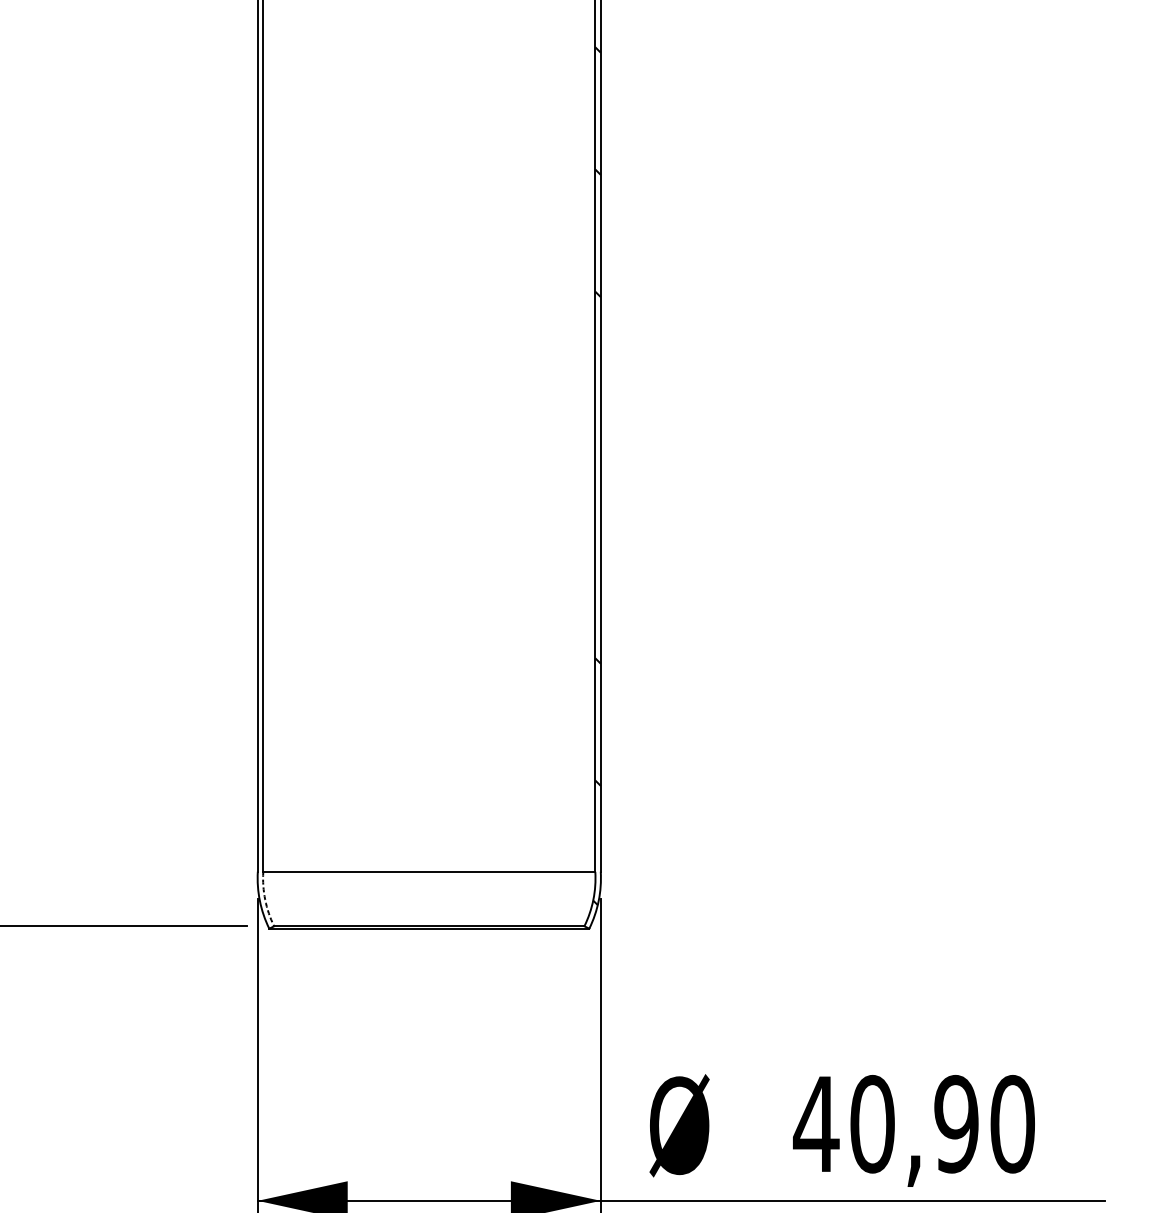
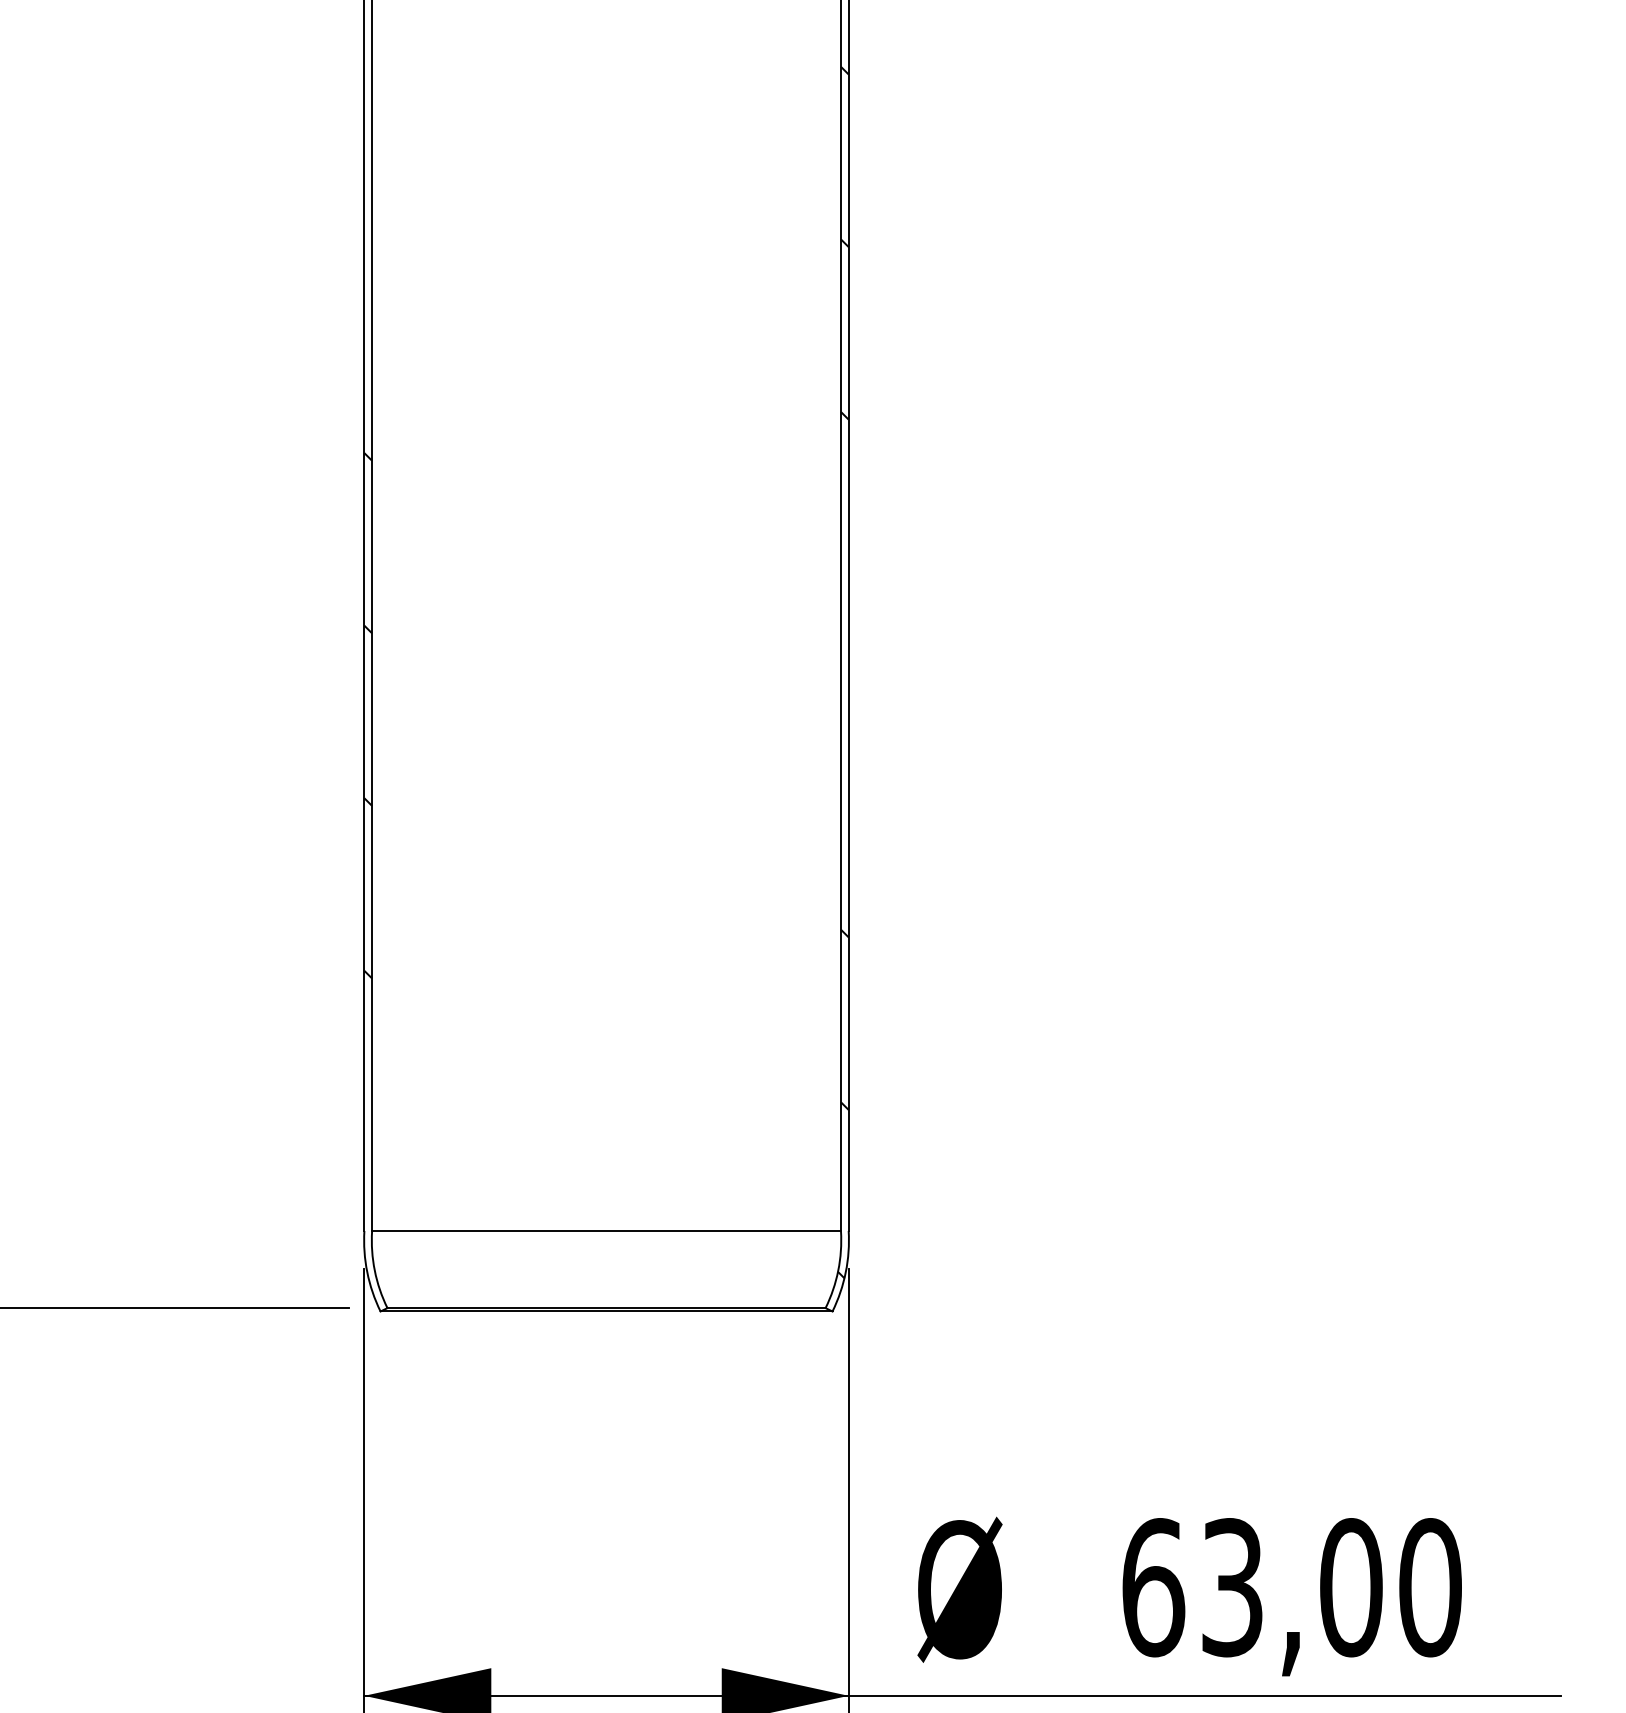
hatch: (260, 506) -> (368, 715), added
arc: (264, 899) -> (374, 1270), dashed -> solid
text: (886, 1124) -> (1251, 1587), 40,90 -> 63,00

